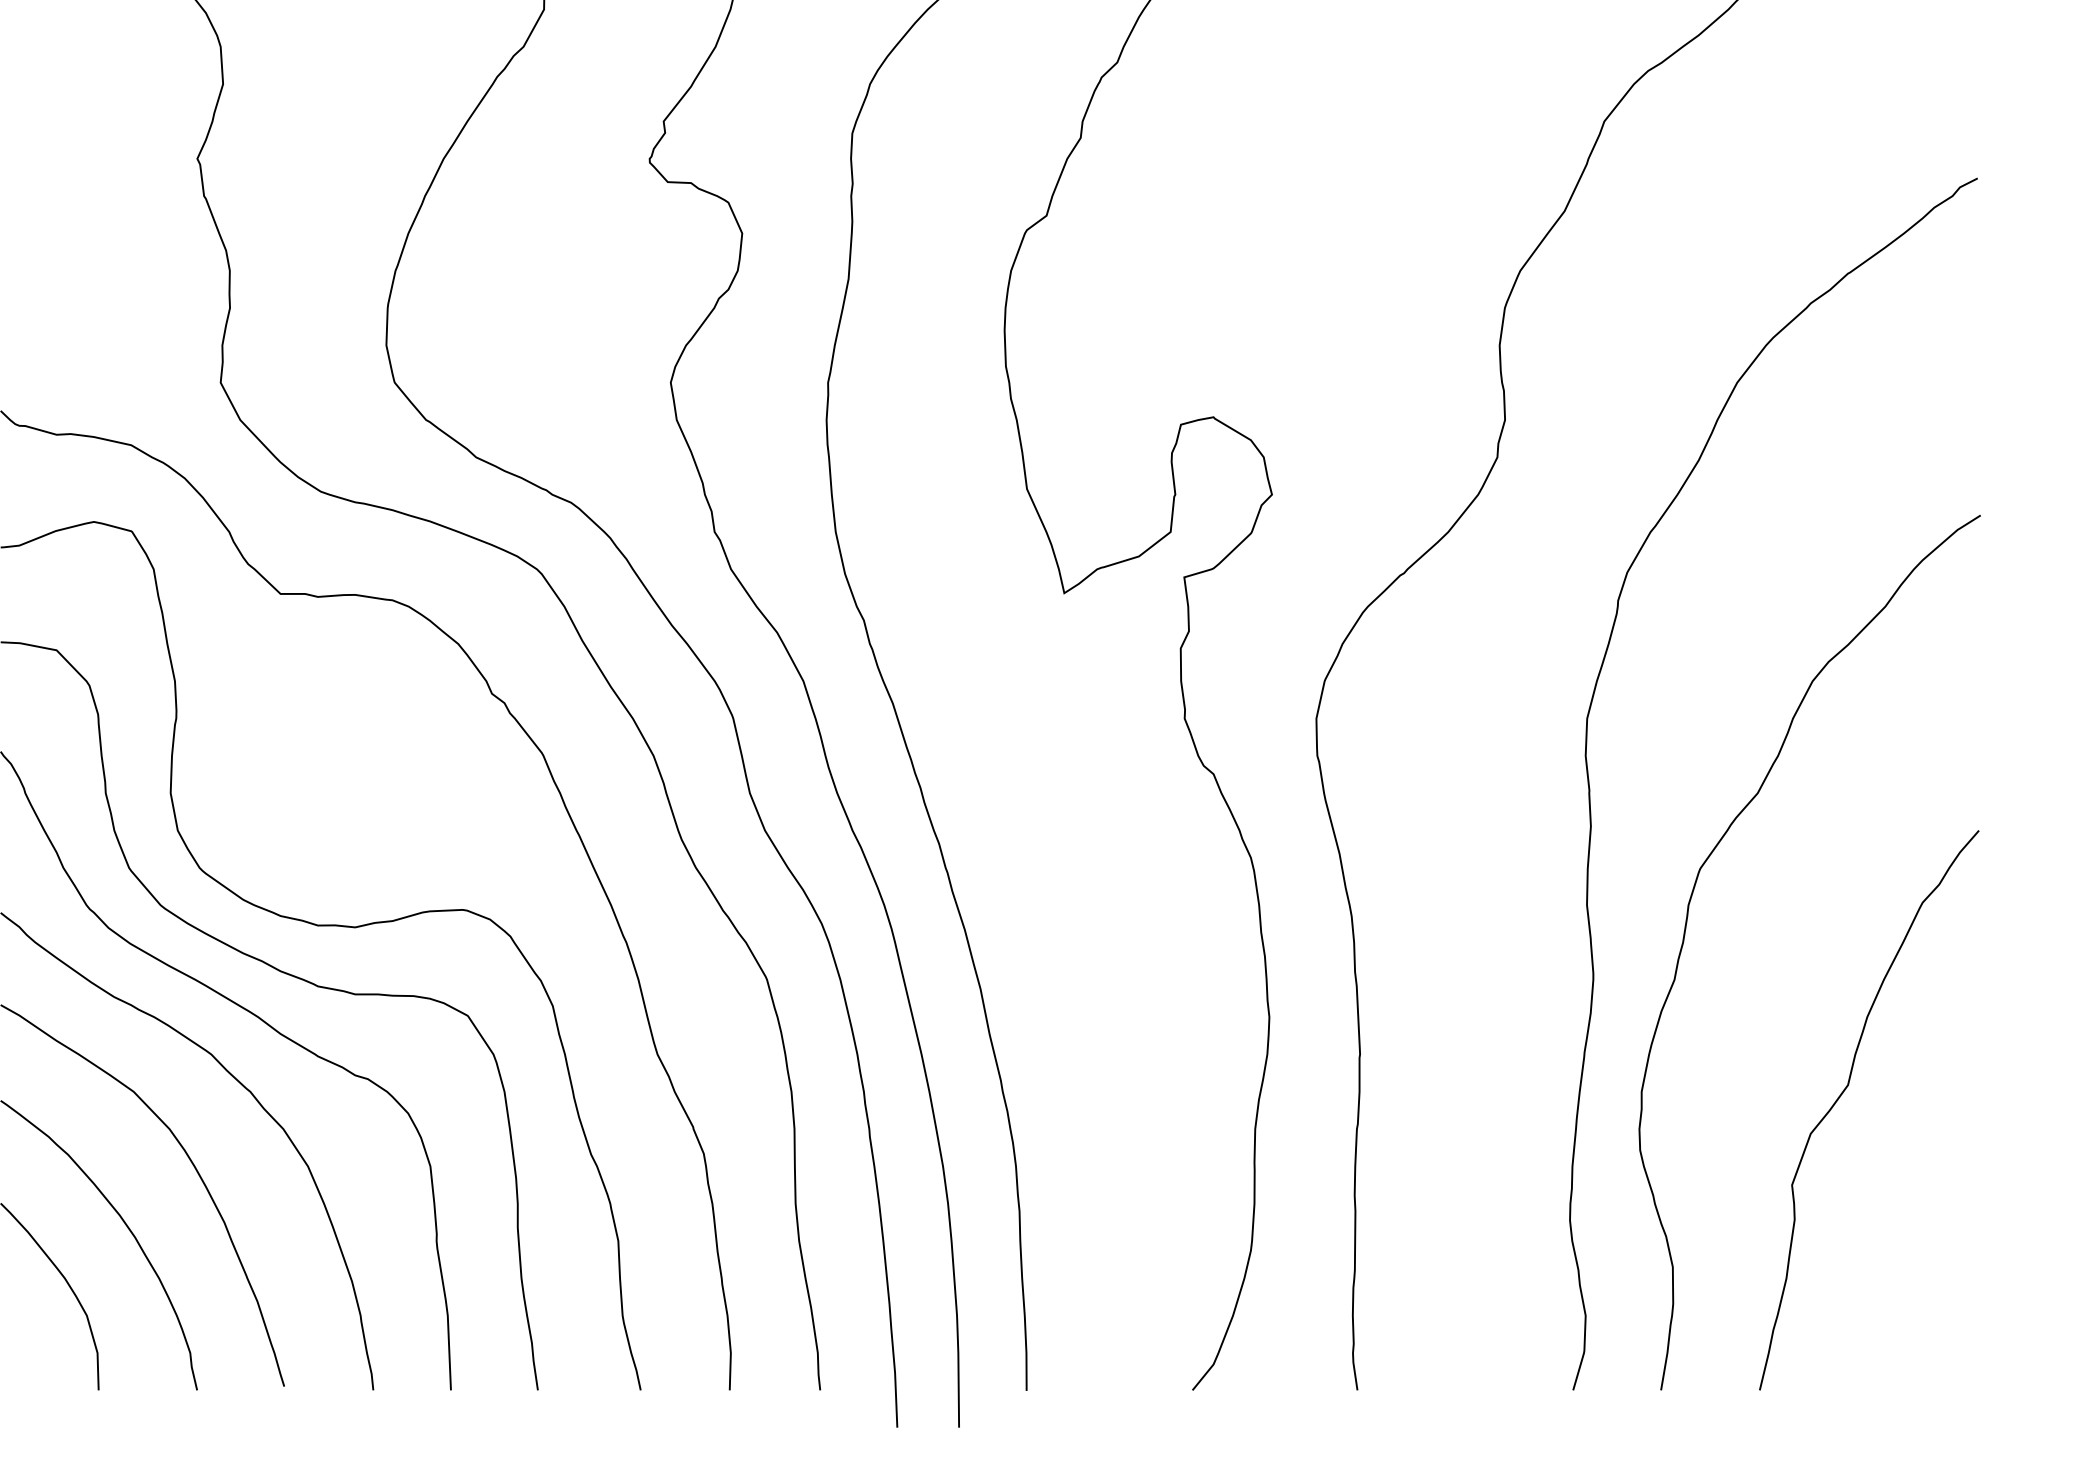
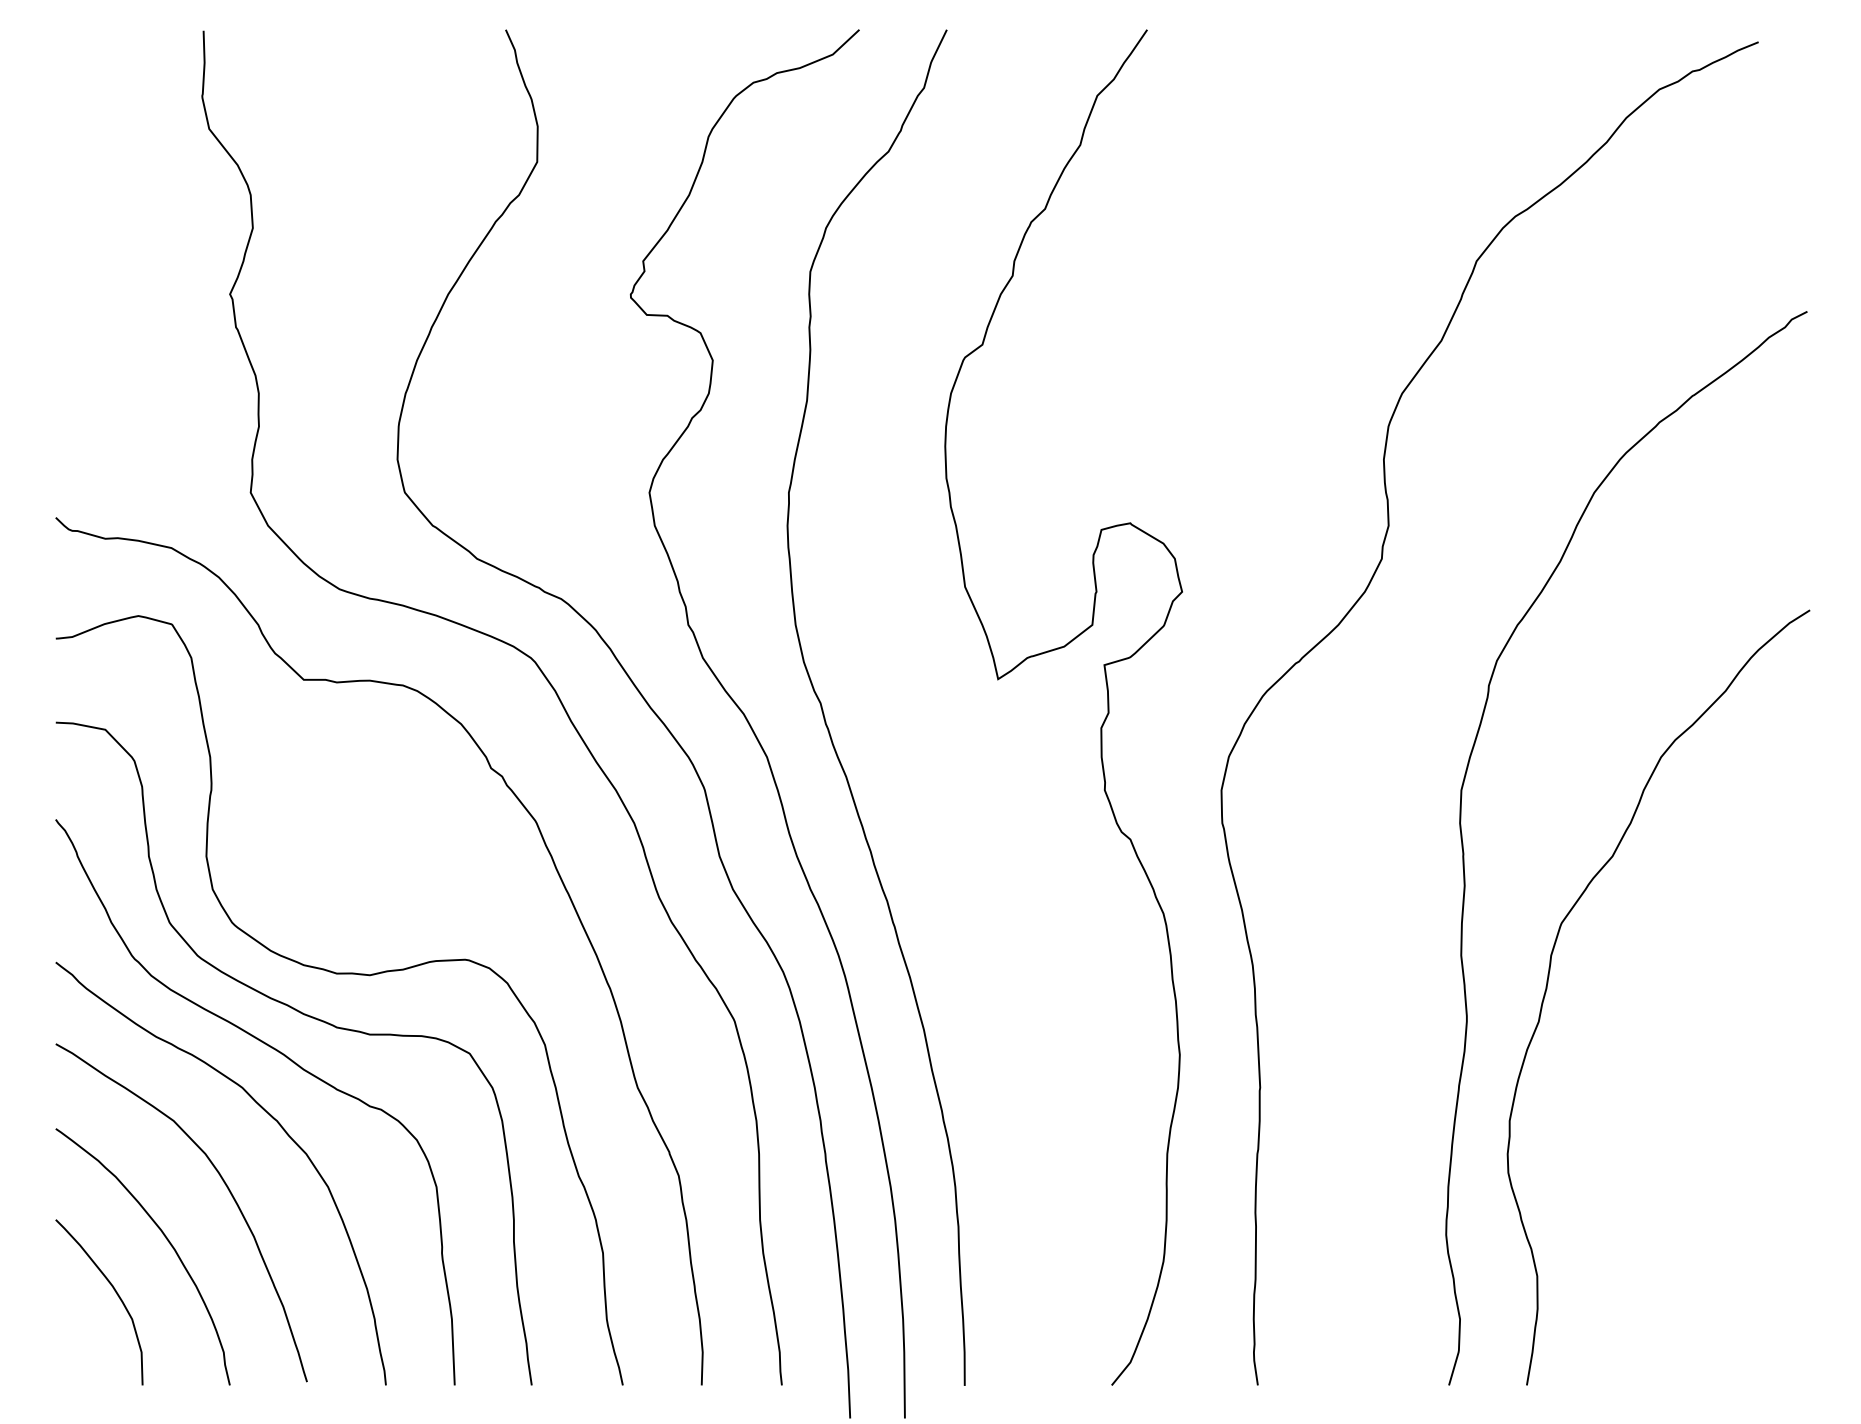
curve: (1843, 1093) -> (1688, 1122), removed

